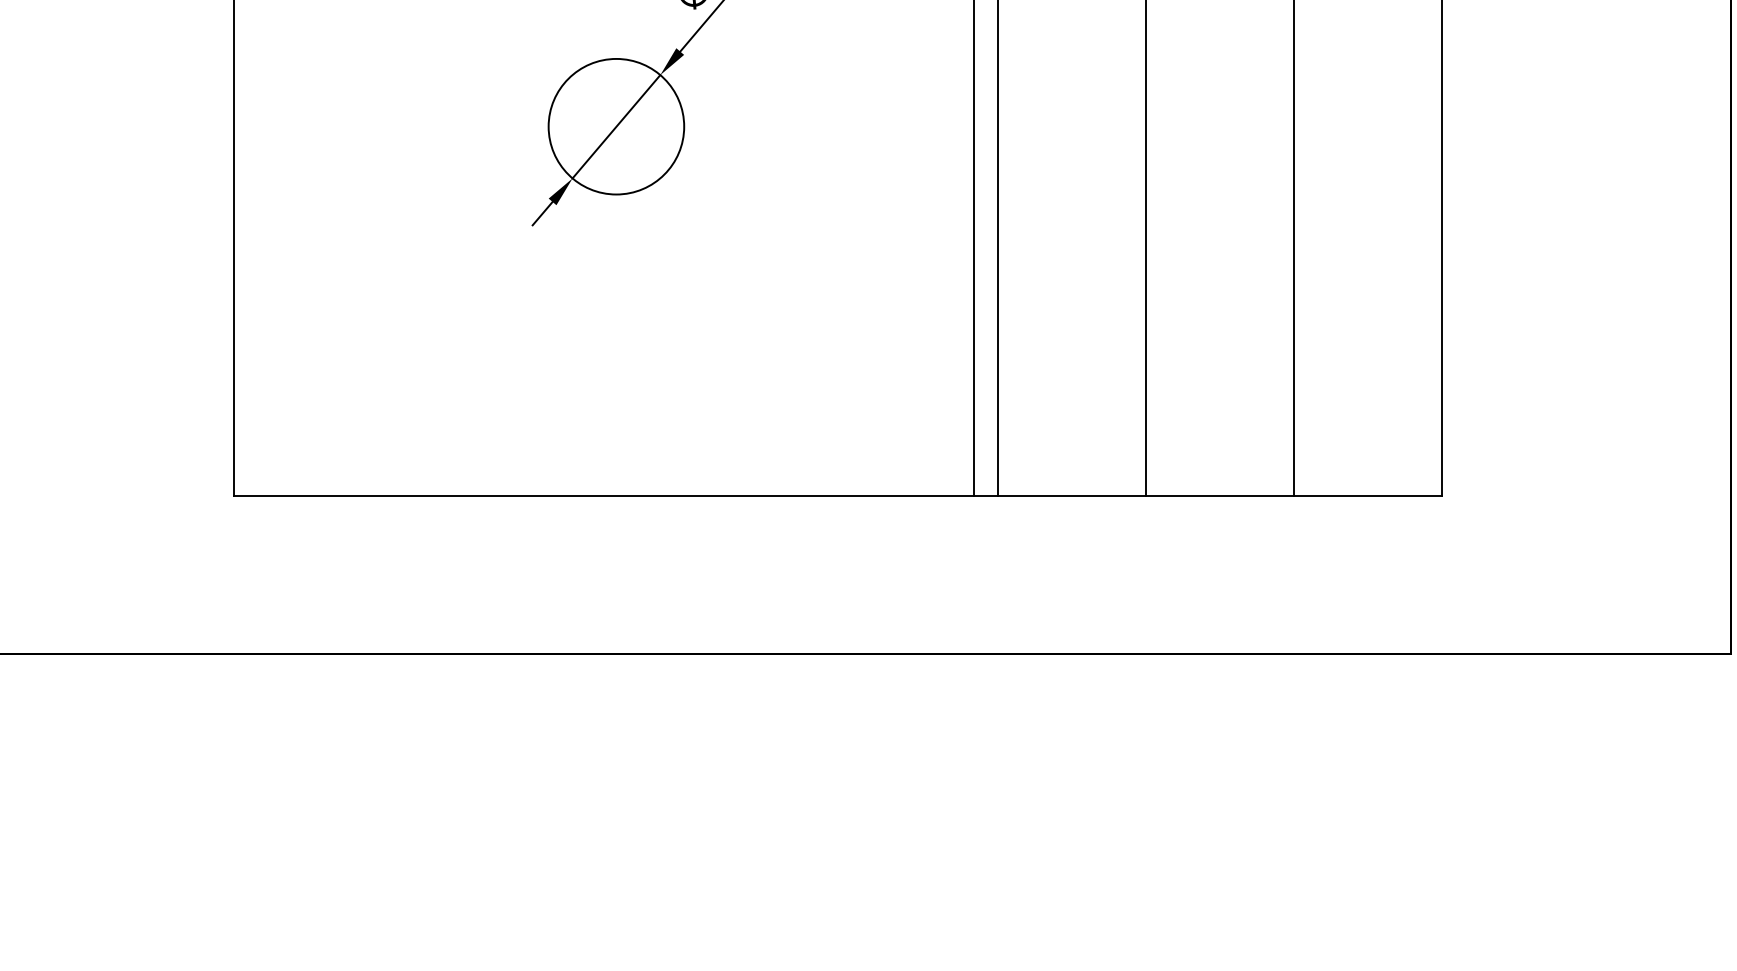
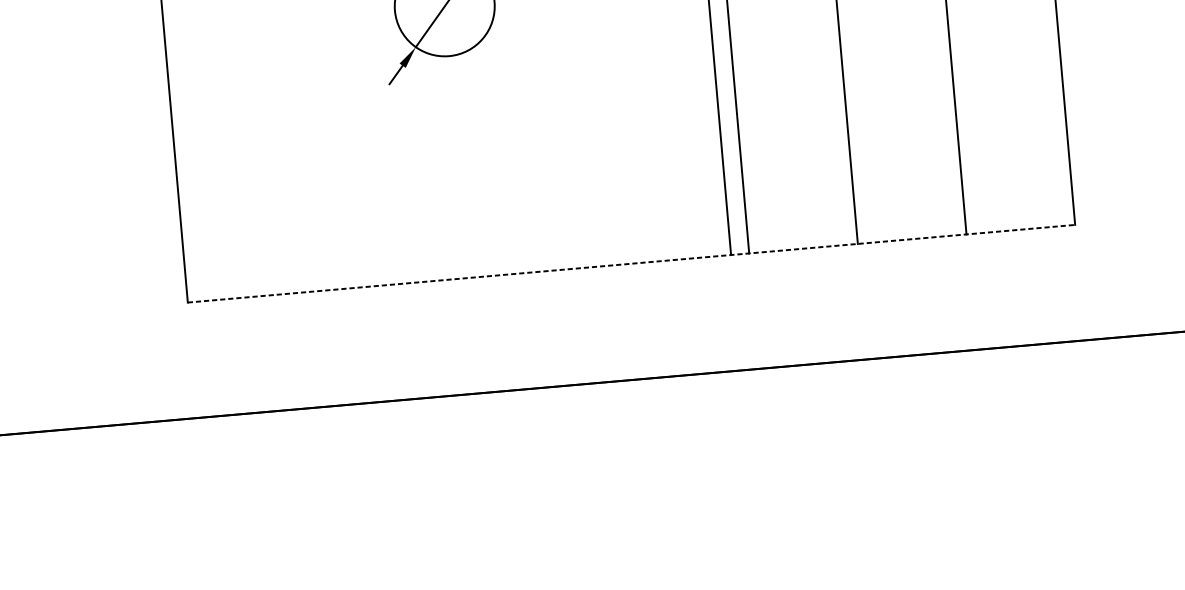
line: (838, 496) -> (631, 263), solid -> dashed

